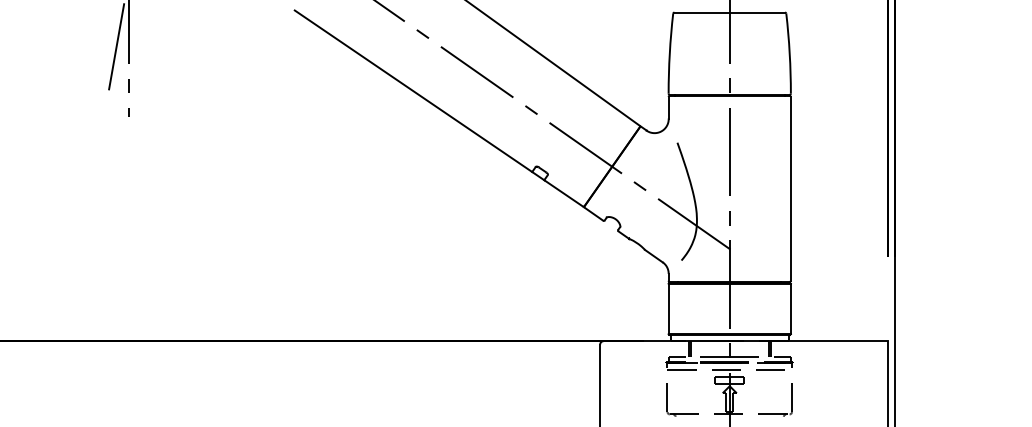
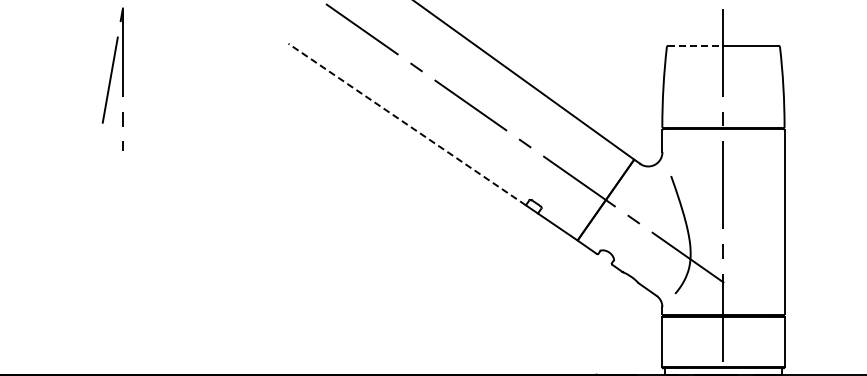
line: (702, 12) -> (696, 45), solid -> dashed
line: (413, 91) -> (407, 124), solid -> dashed

